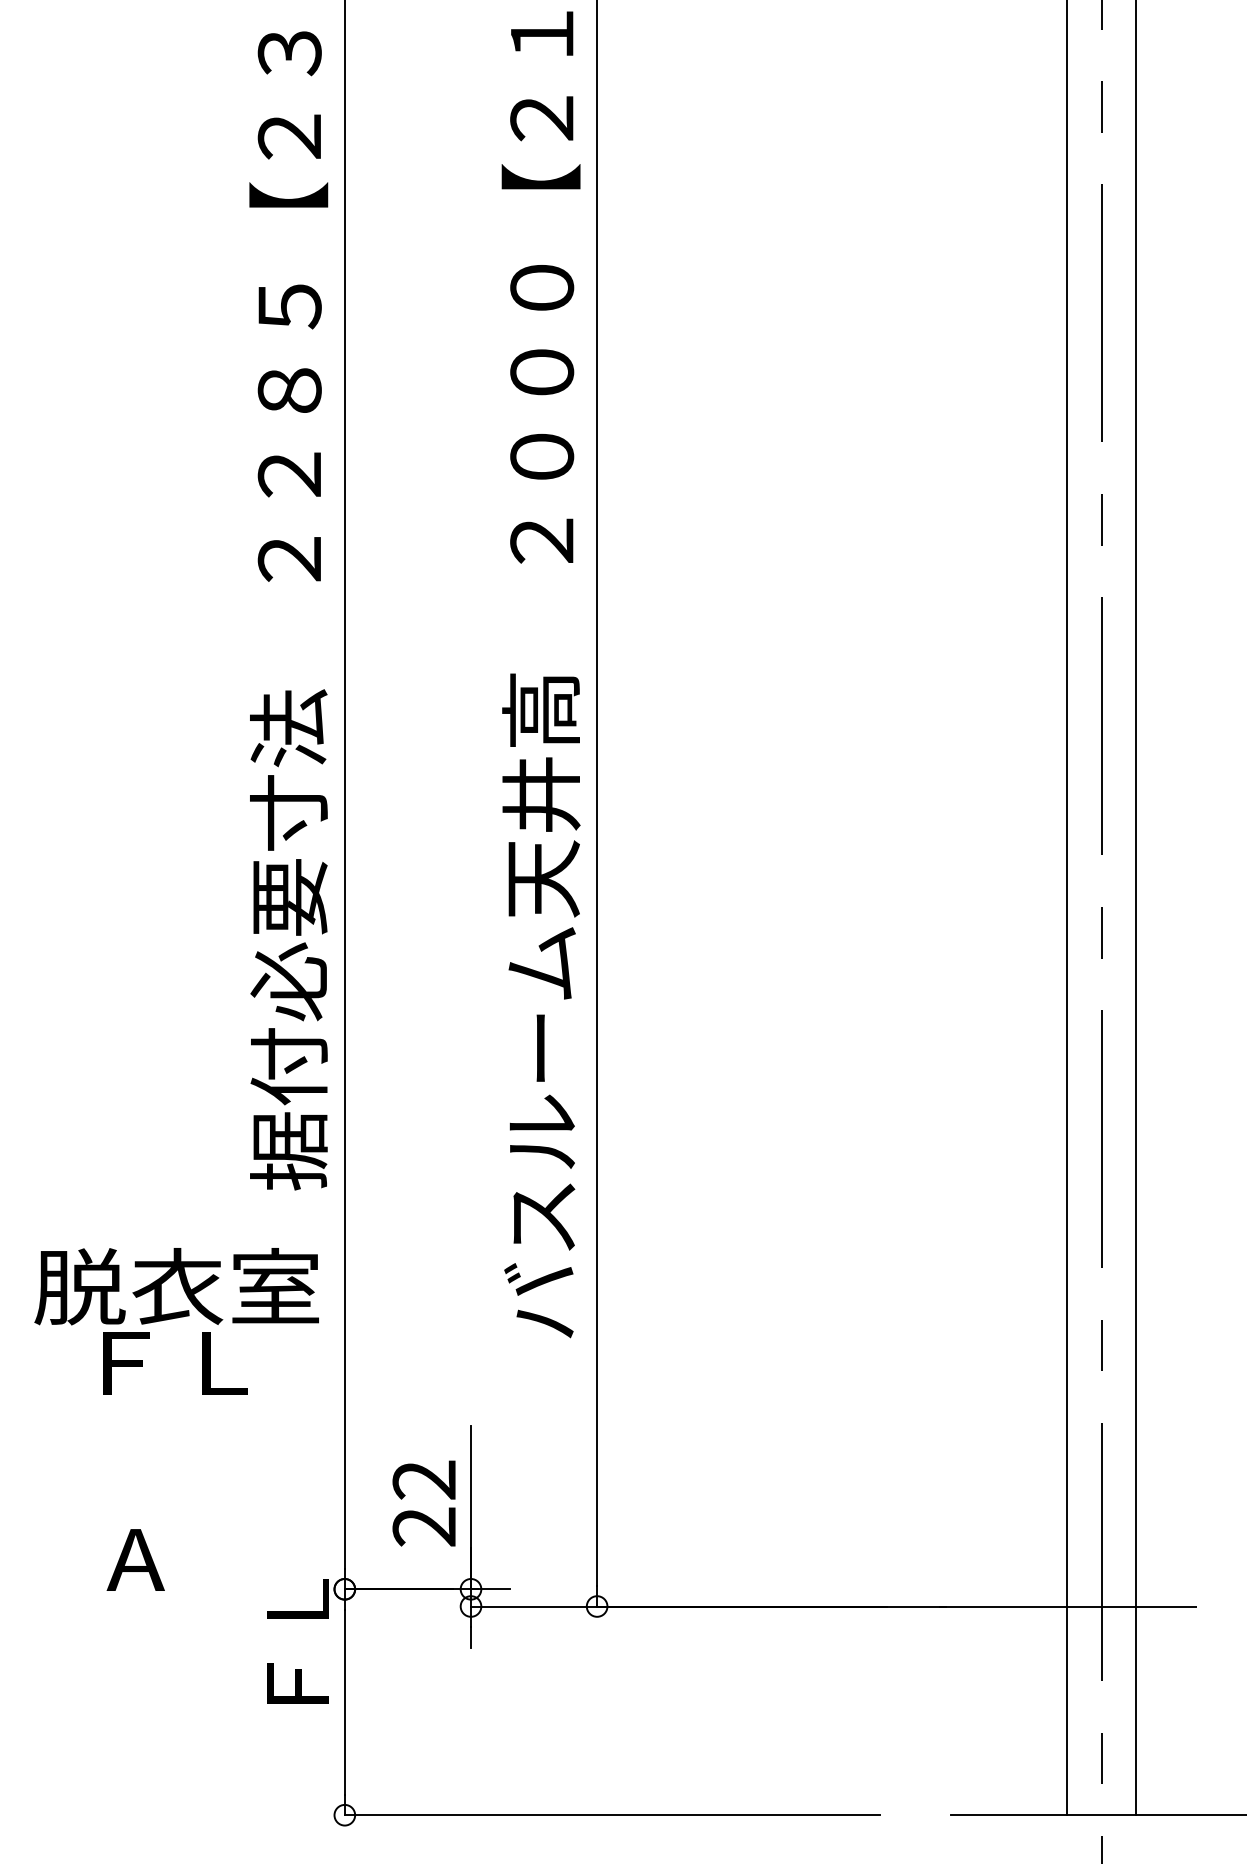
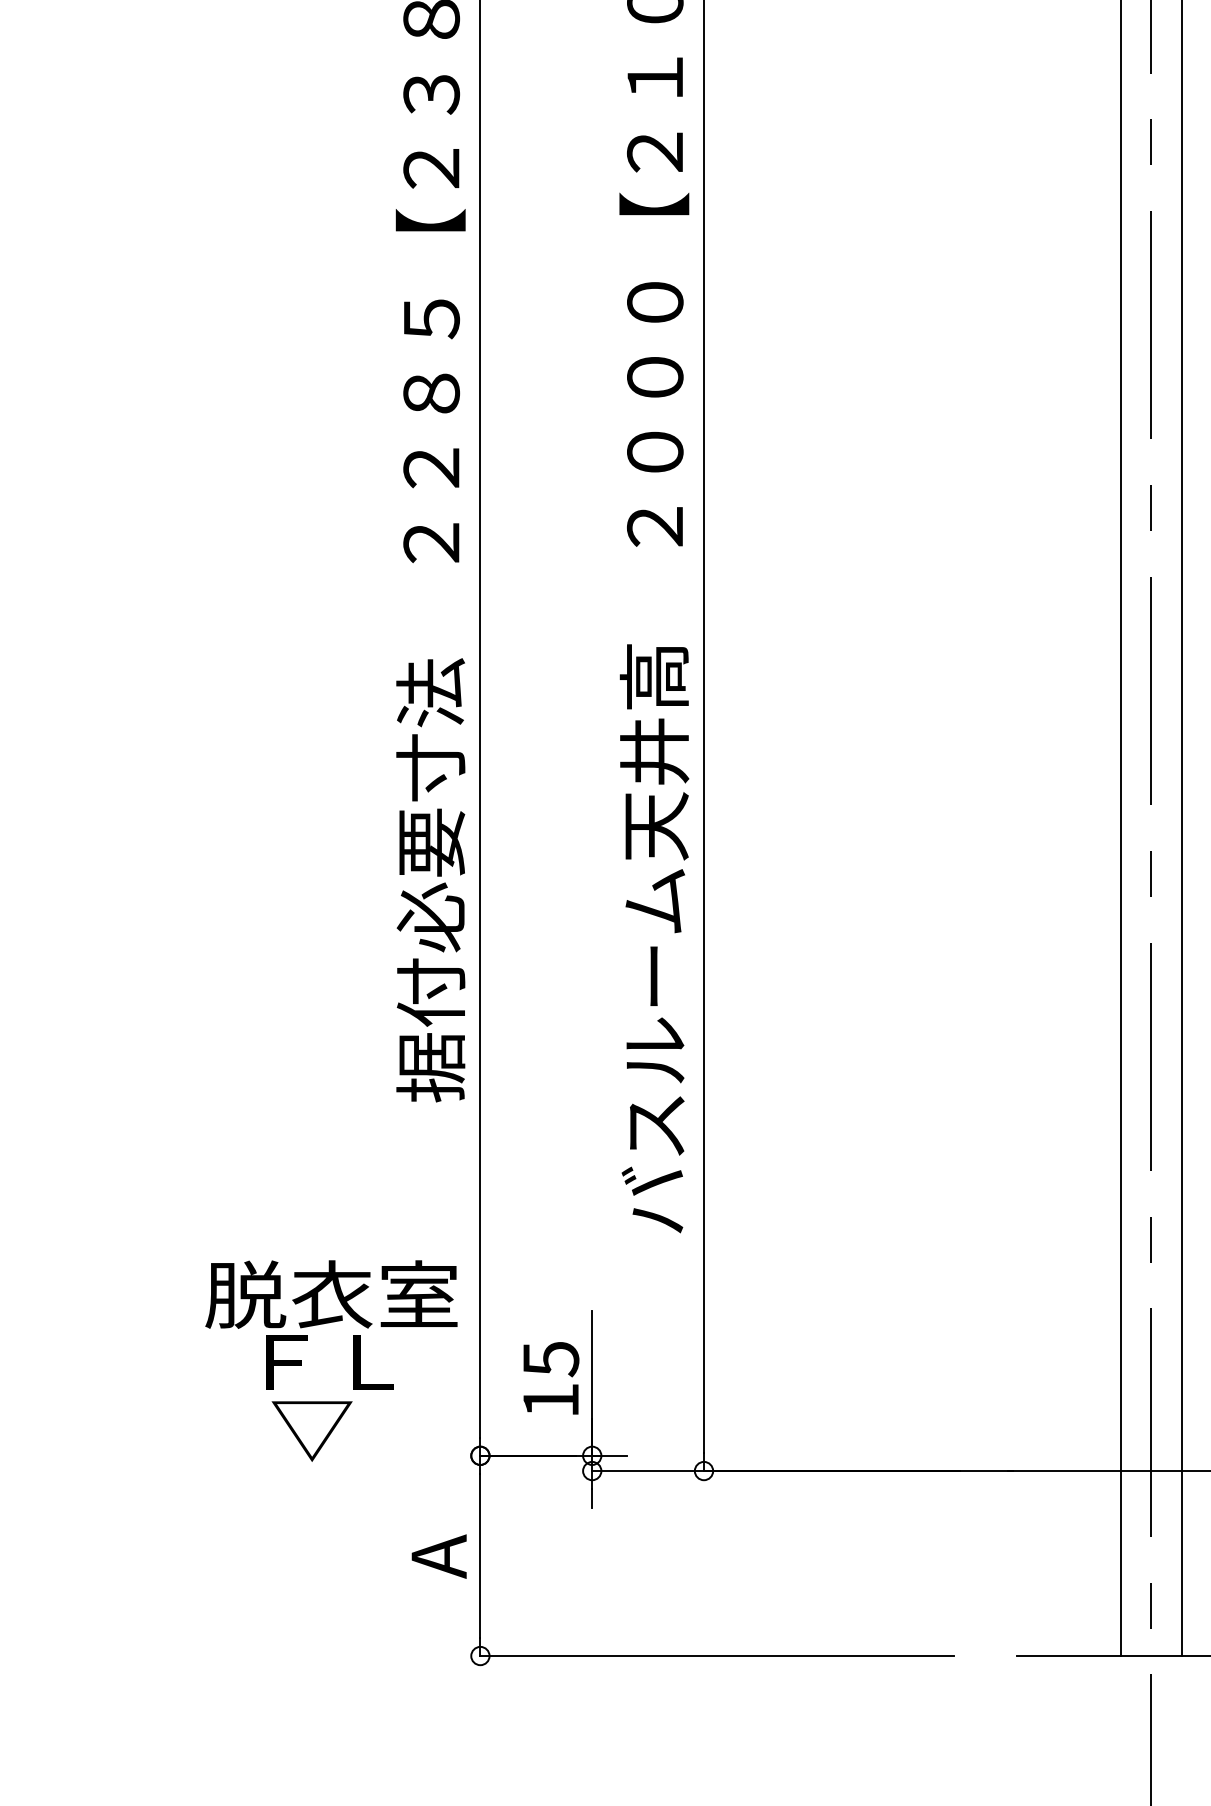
text: (176, 1320) -> (331, 1324), moved
text: (423, 1503) -> (550, 1379), 22 -> 15
text: (153, 1561) -> (310, 1431), A -> ▽
text: (297, 1653) -> (438, 1512), ＦＬ -> A

